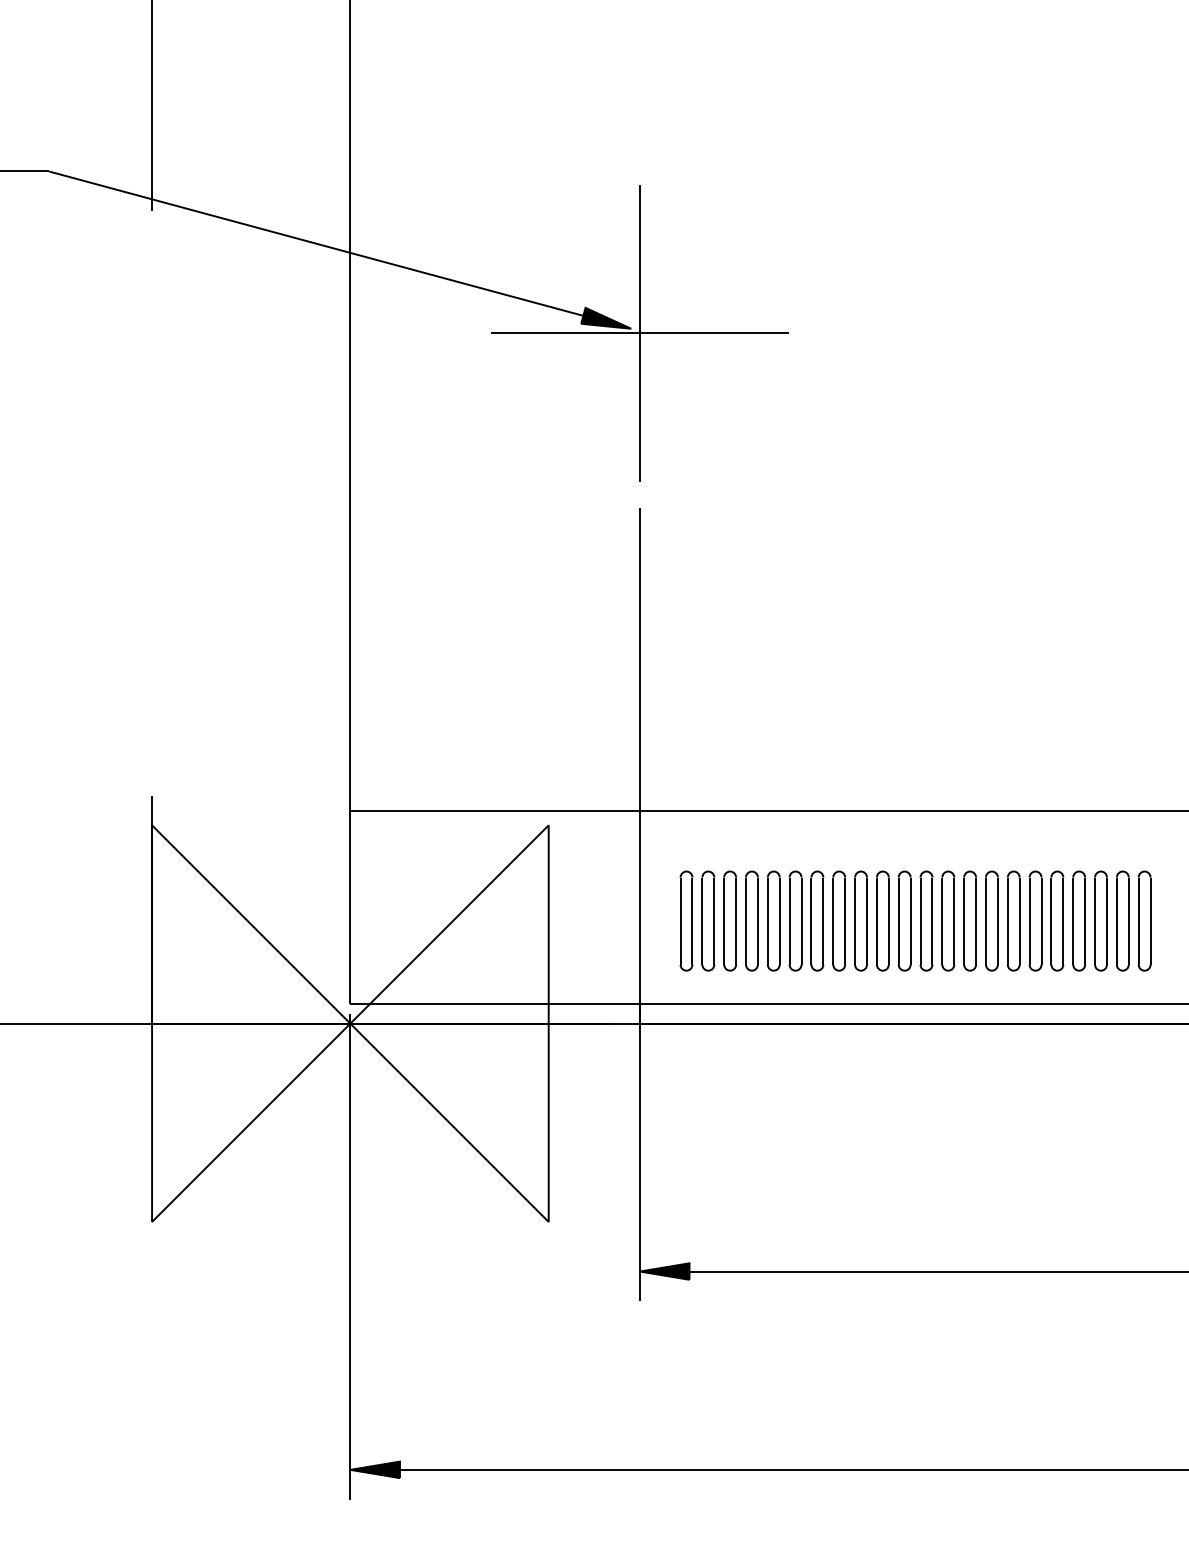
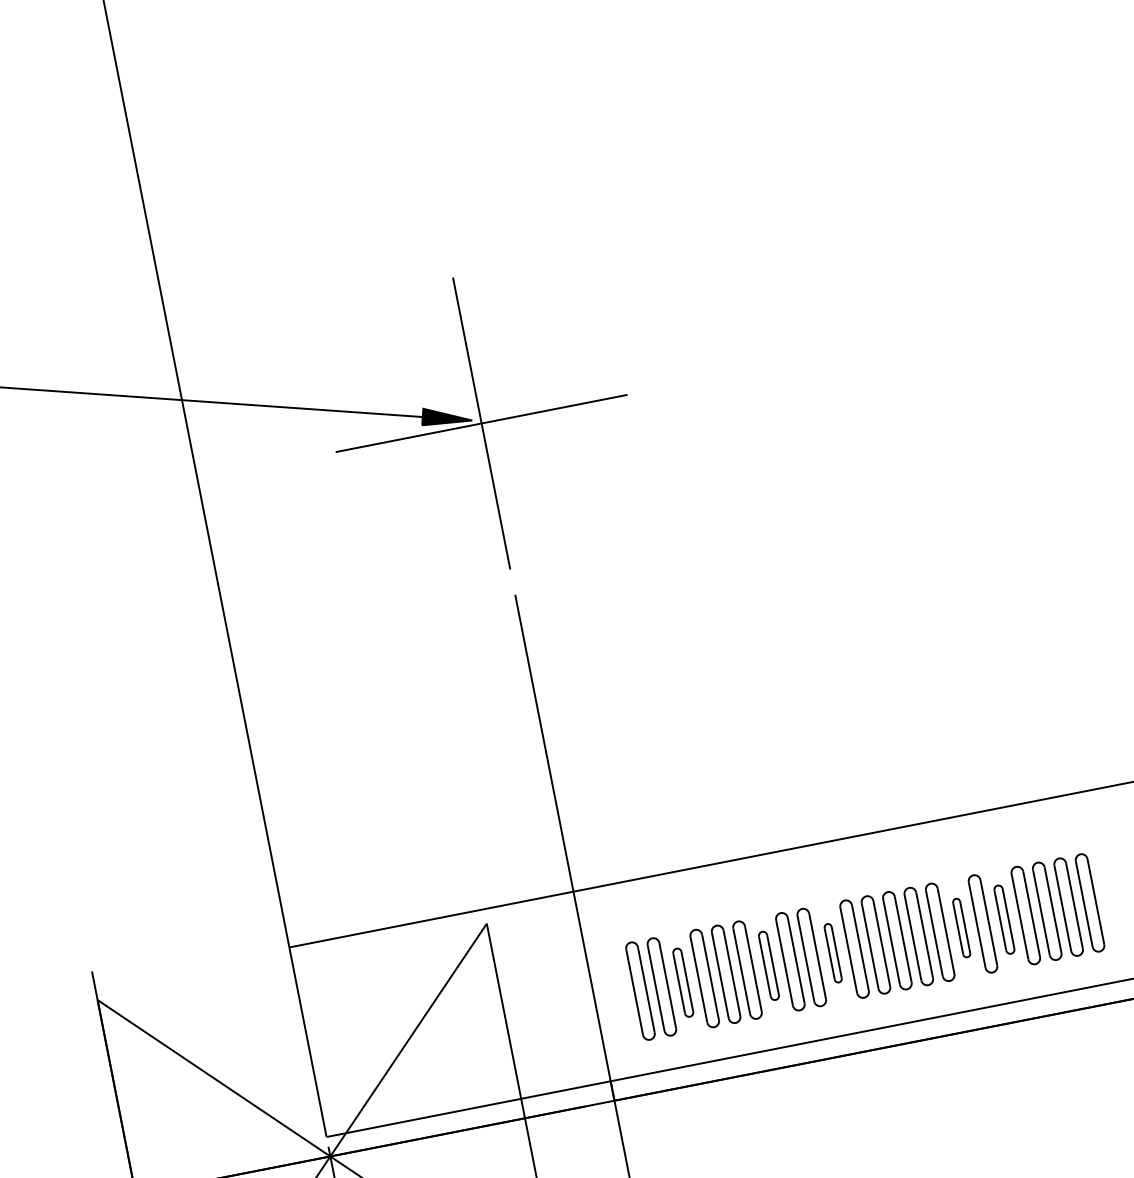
part: (729, 920) -> (682, 982), size x0.7
part: (817, 920) -> (768, 965), size x0.7
part: (882, 920) -> (832, 952), size x0.6
part: (1013, 920) -> (961, 927), size x0.6
part: (1057, 920) -> (1004, 919), size x0.7

